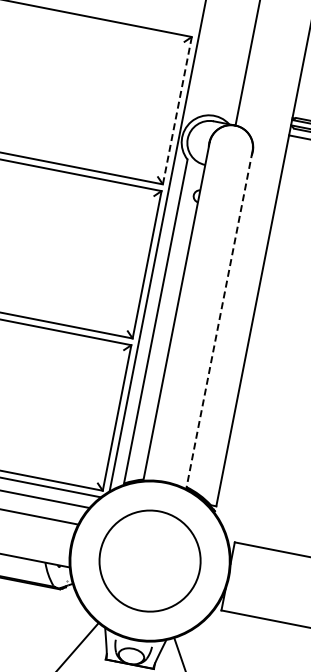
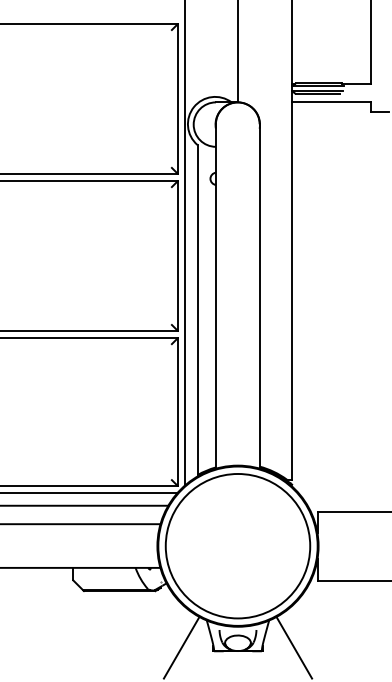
line: (177, 111) -> (178, 99), dashed -> solid
line: (219, 320) -> (259, 296), dashed -> solid
circle: (149, 560) -> (237, 545), size x1.43

